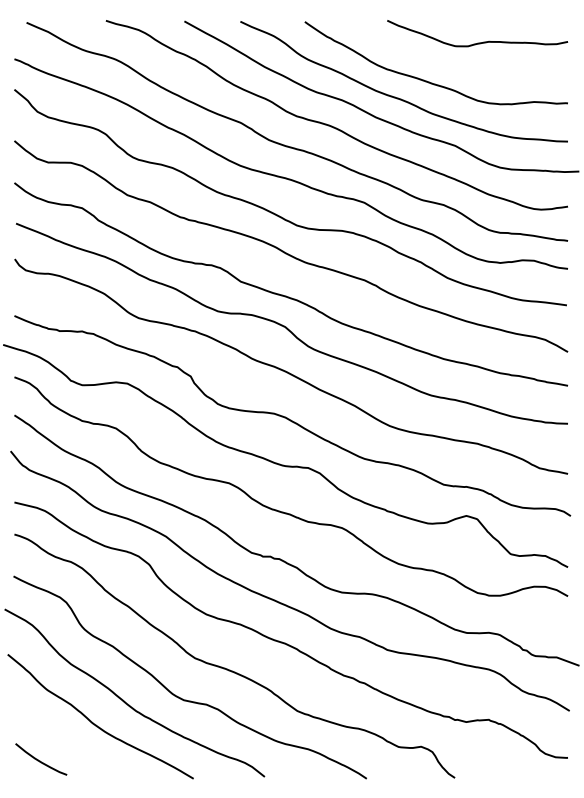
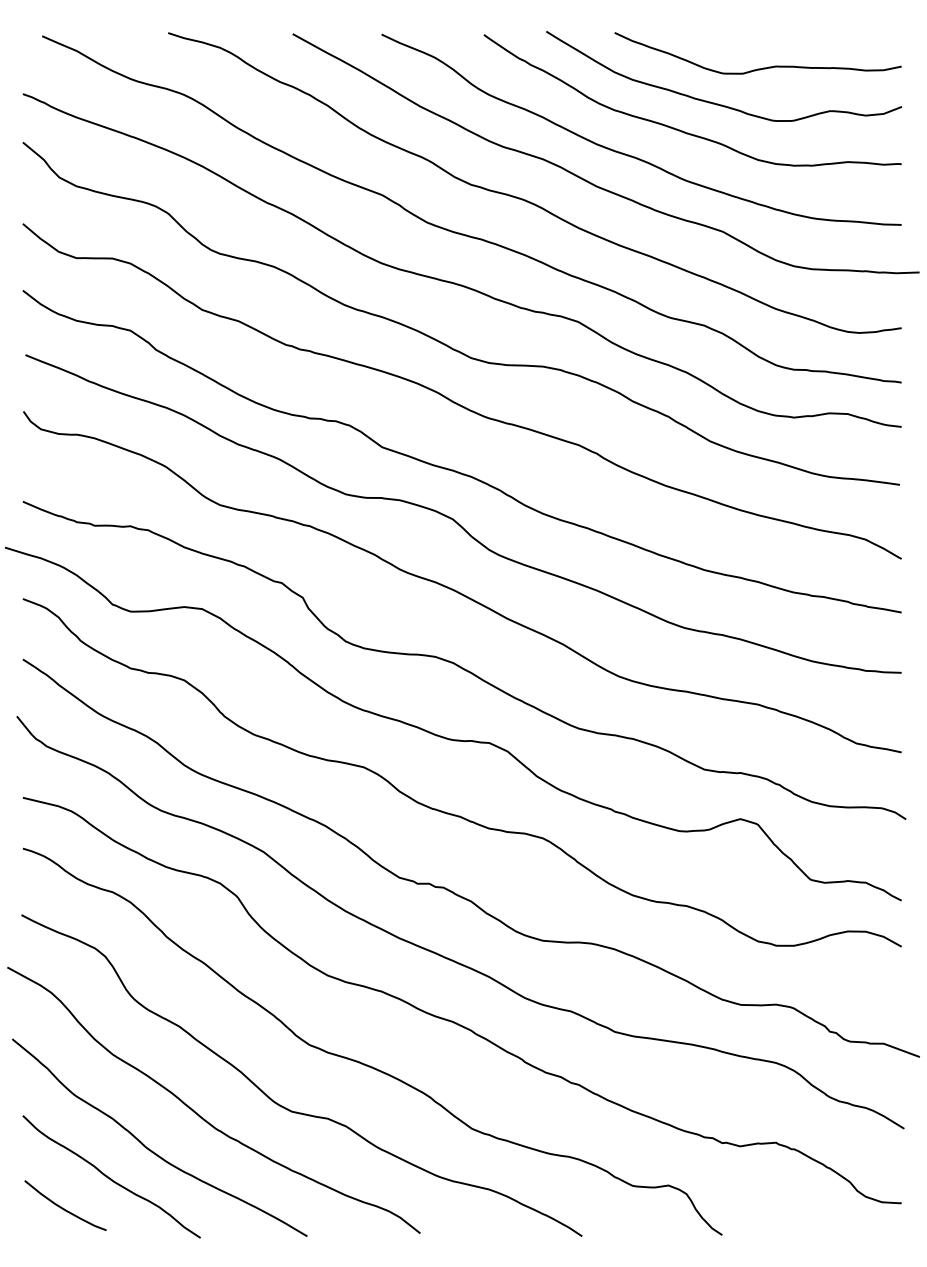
curve: (448, 63) -> (711, 100), added
curve: (69, 741) -> (110, 1177), added

